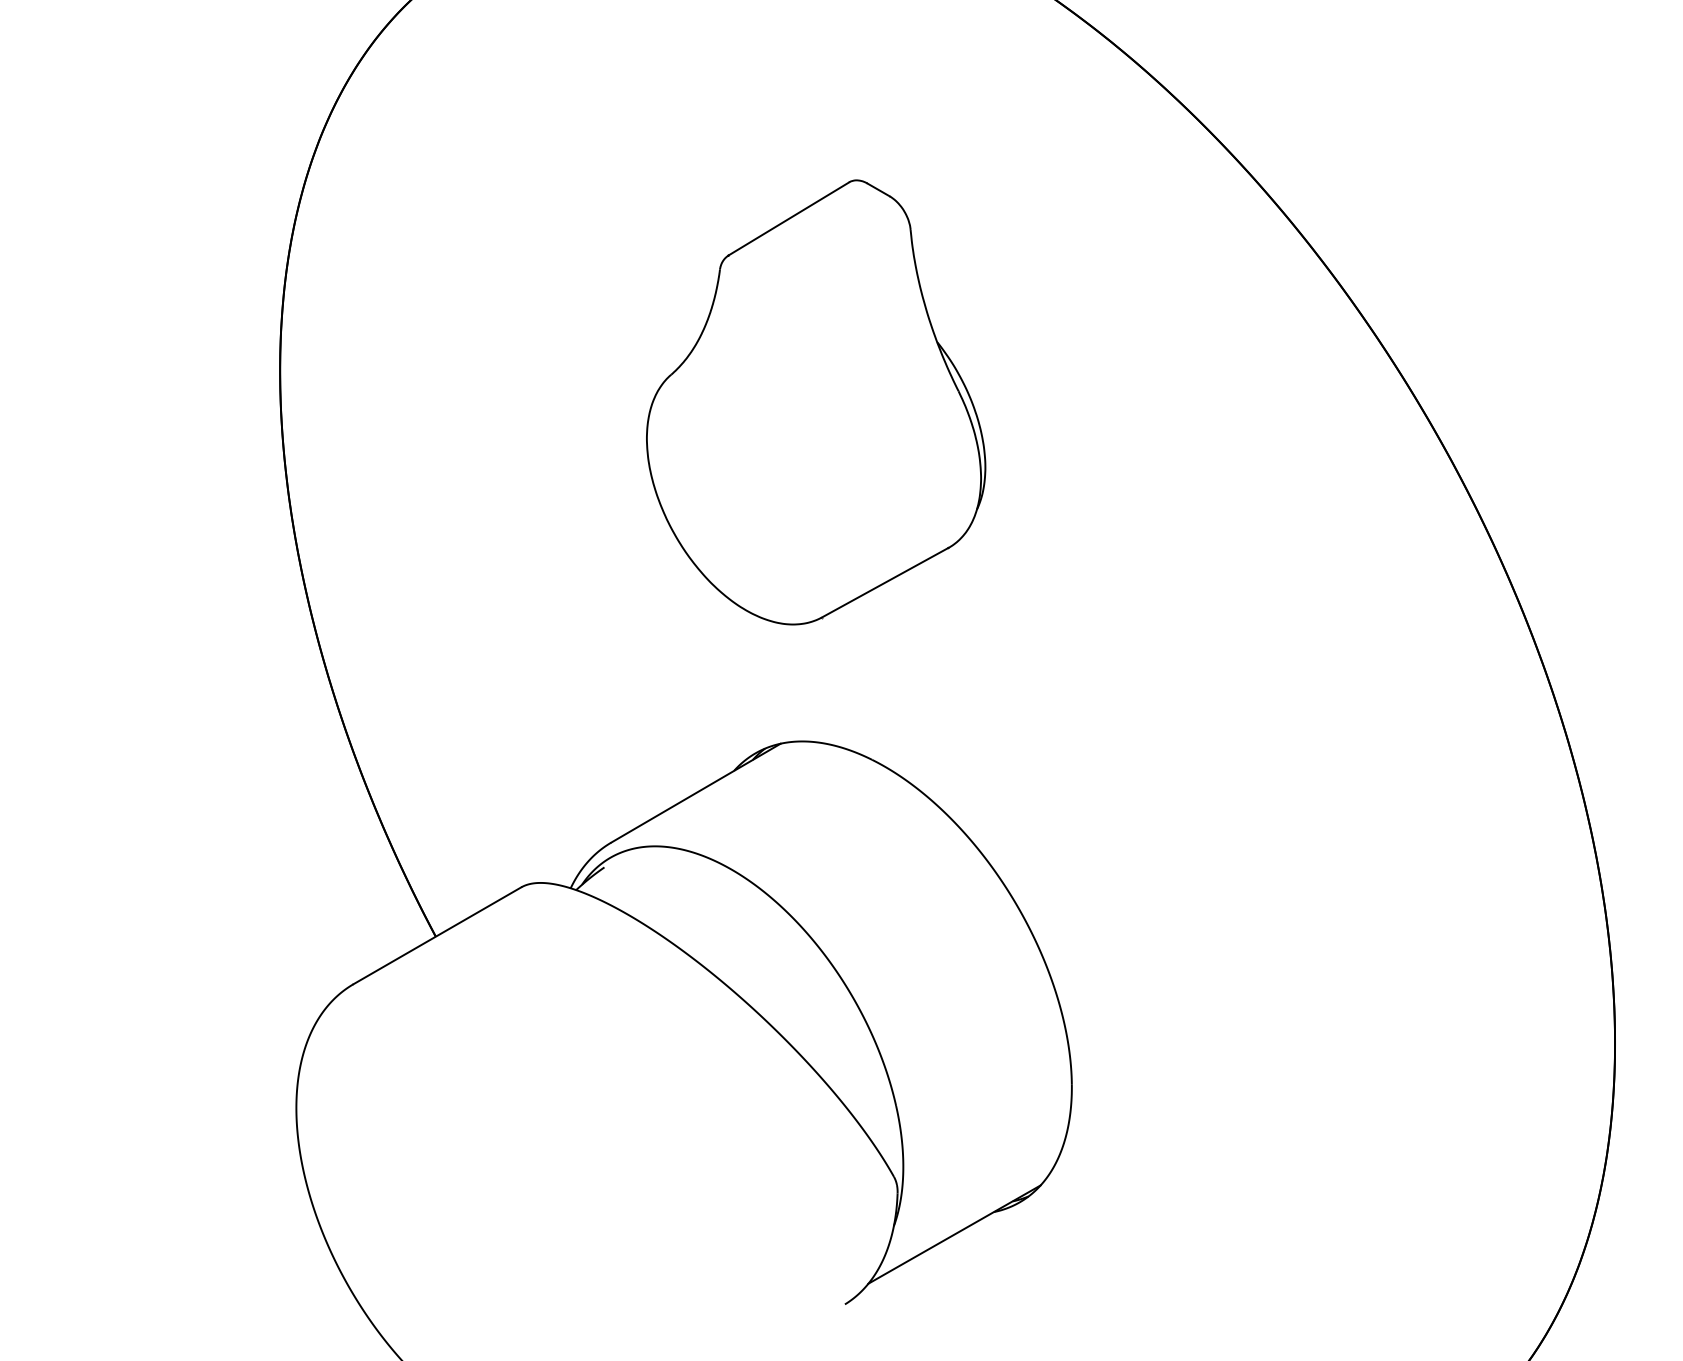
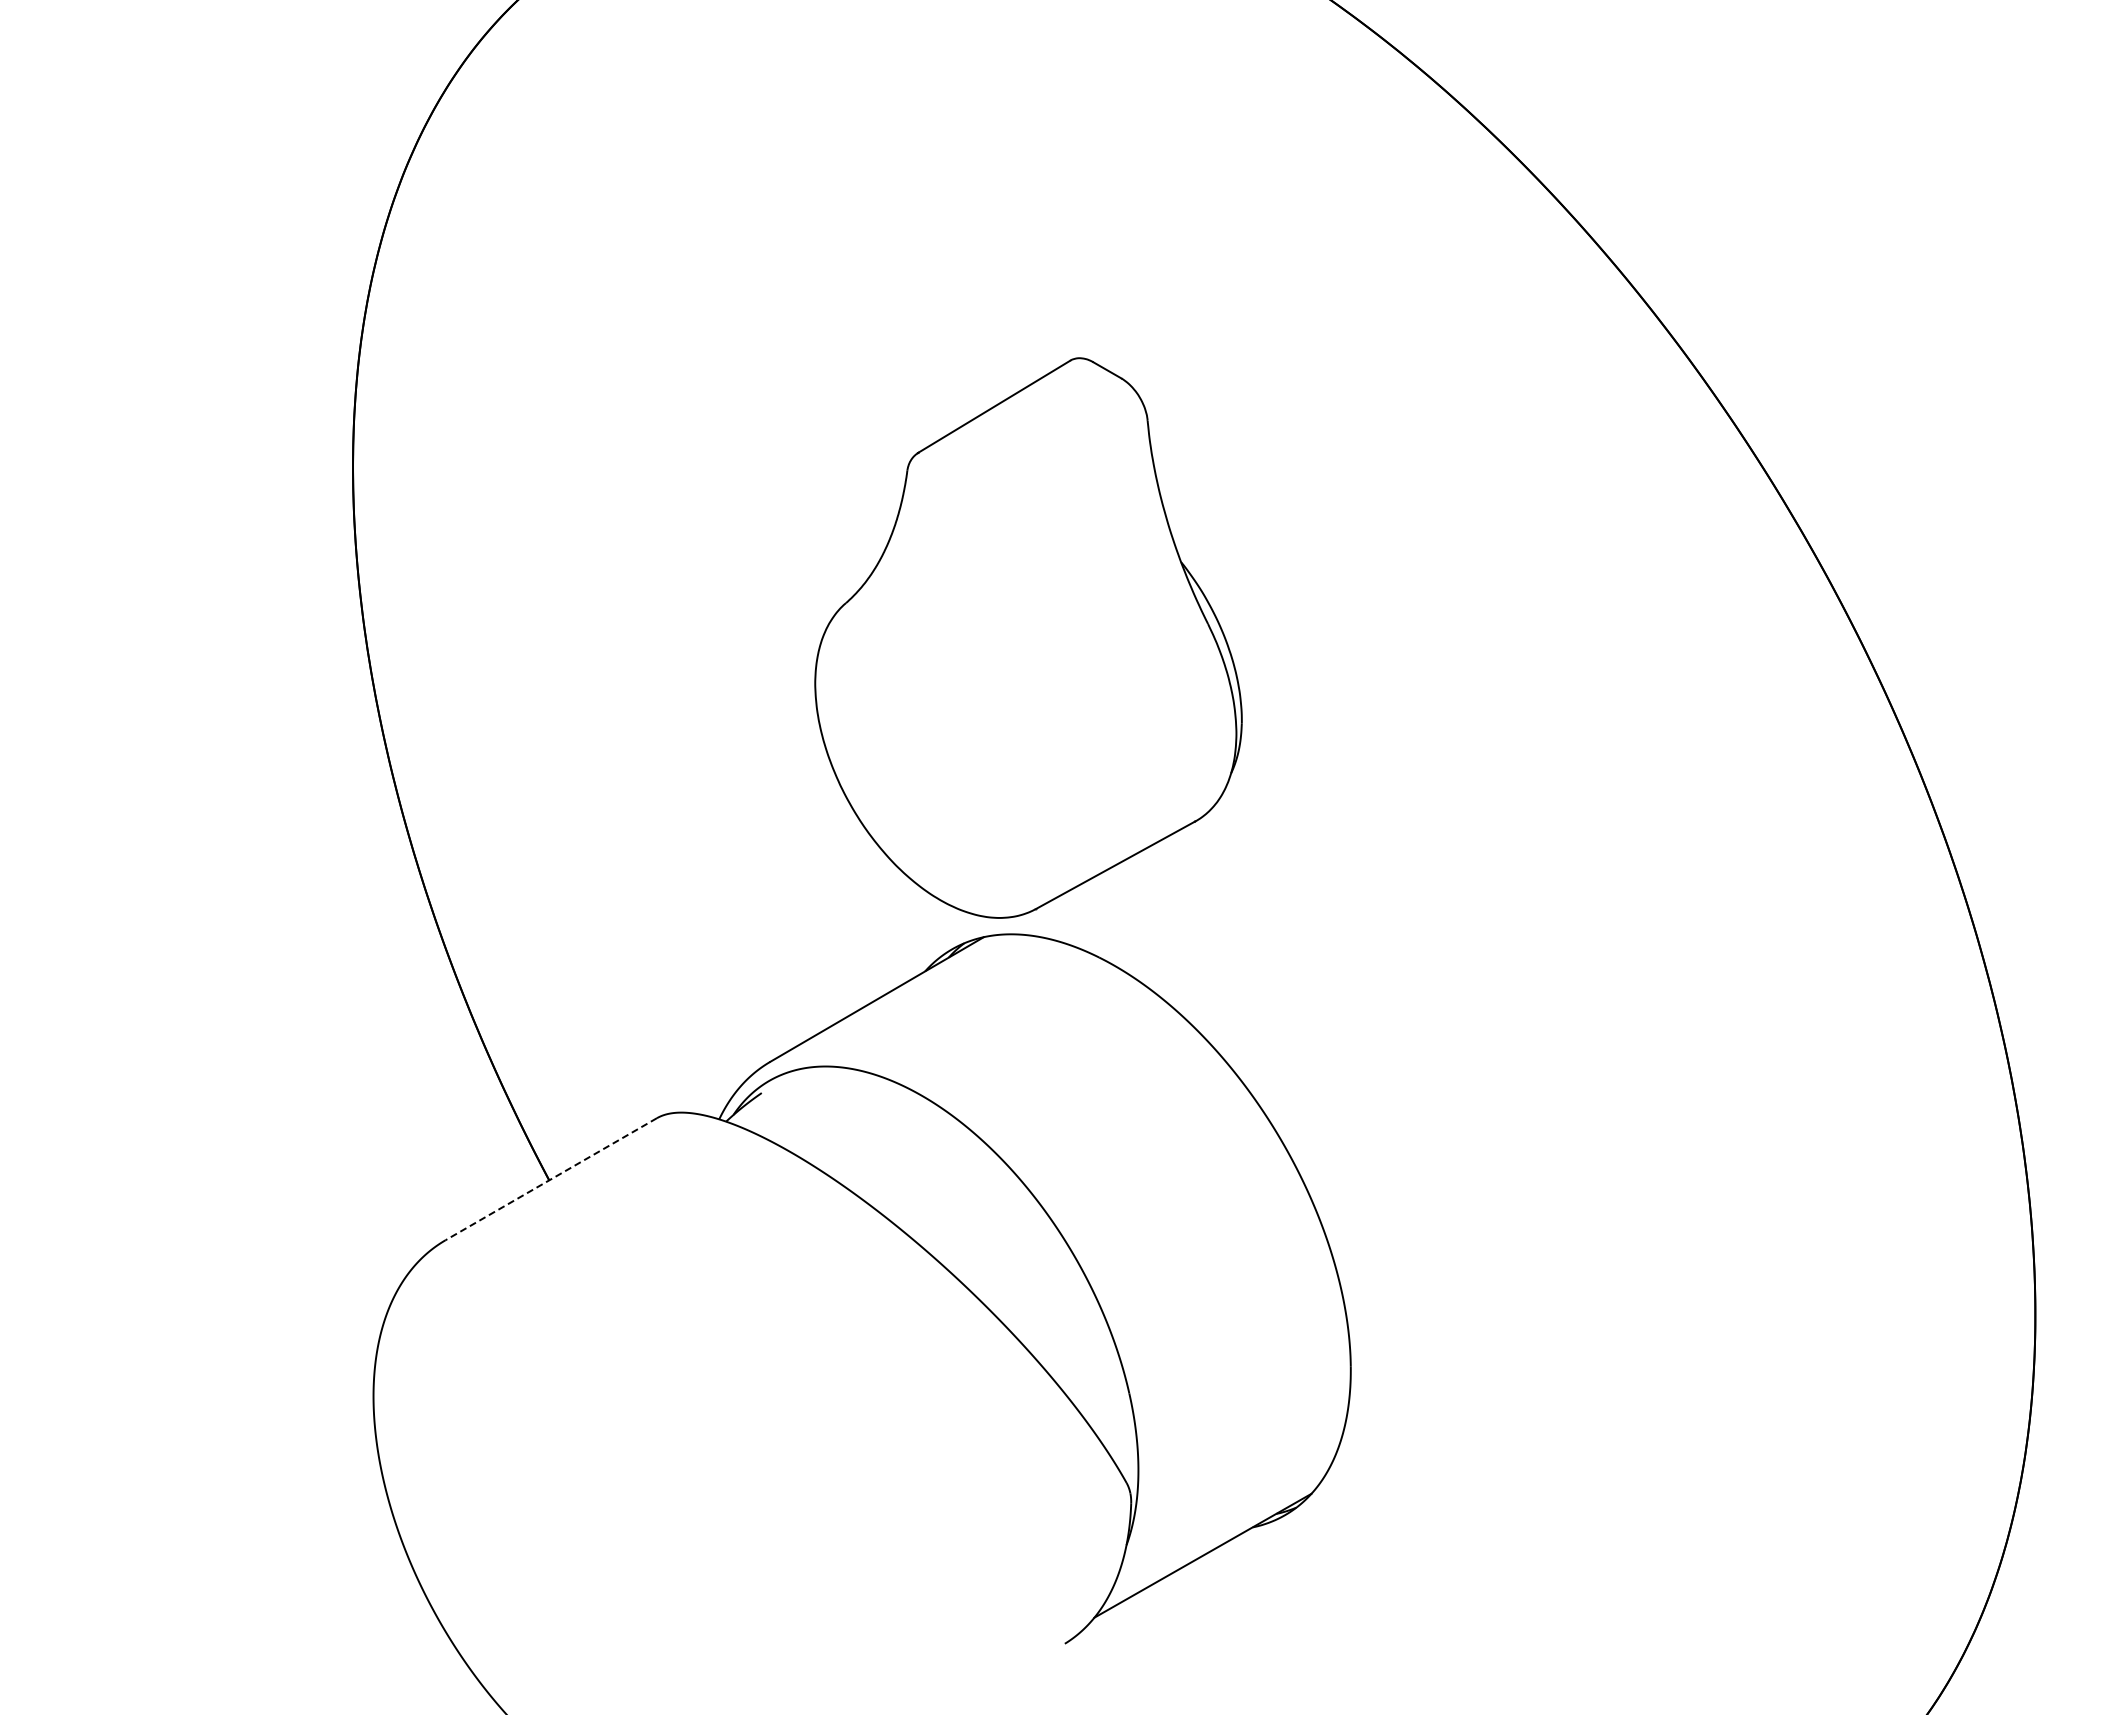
part: (816, 401) -> (1028, 637), moved
line: (437, 936) -> (551, 1179), solid -> dashed

